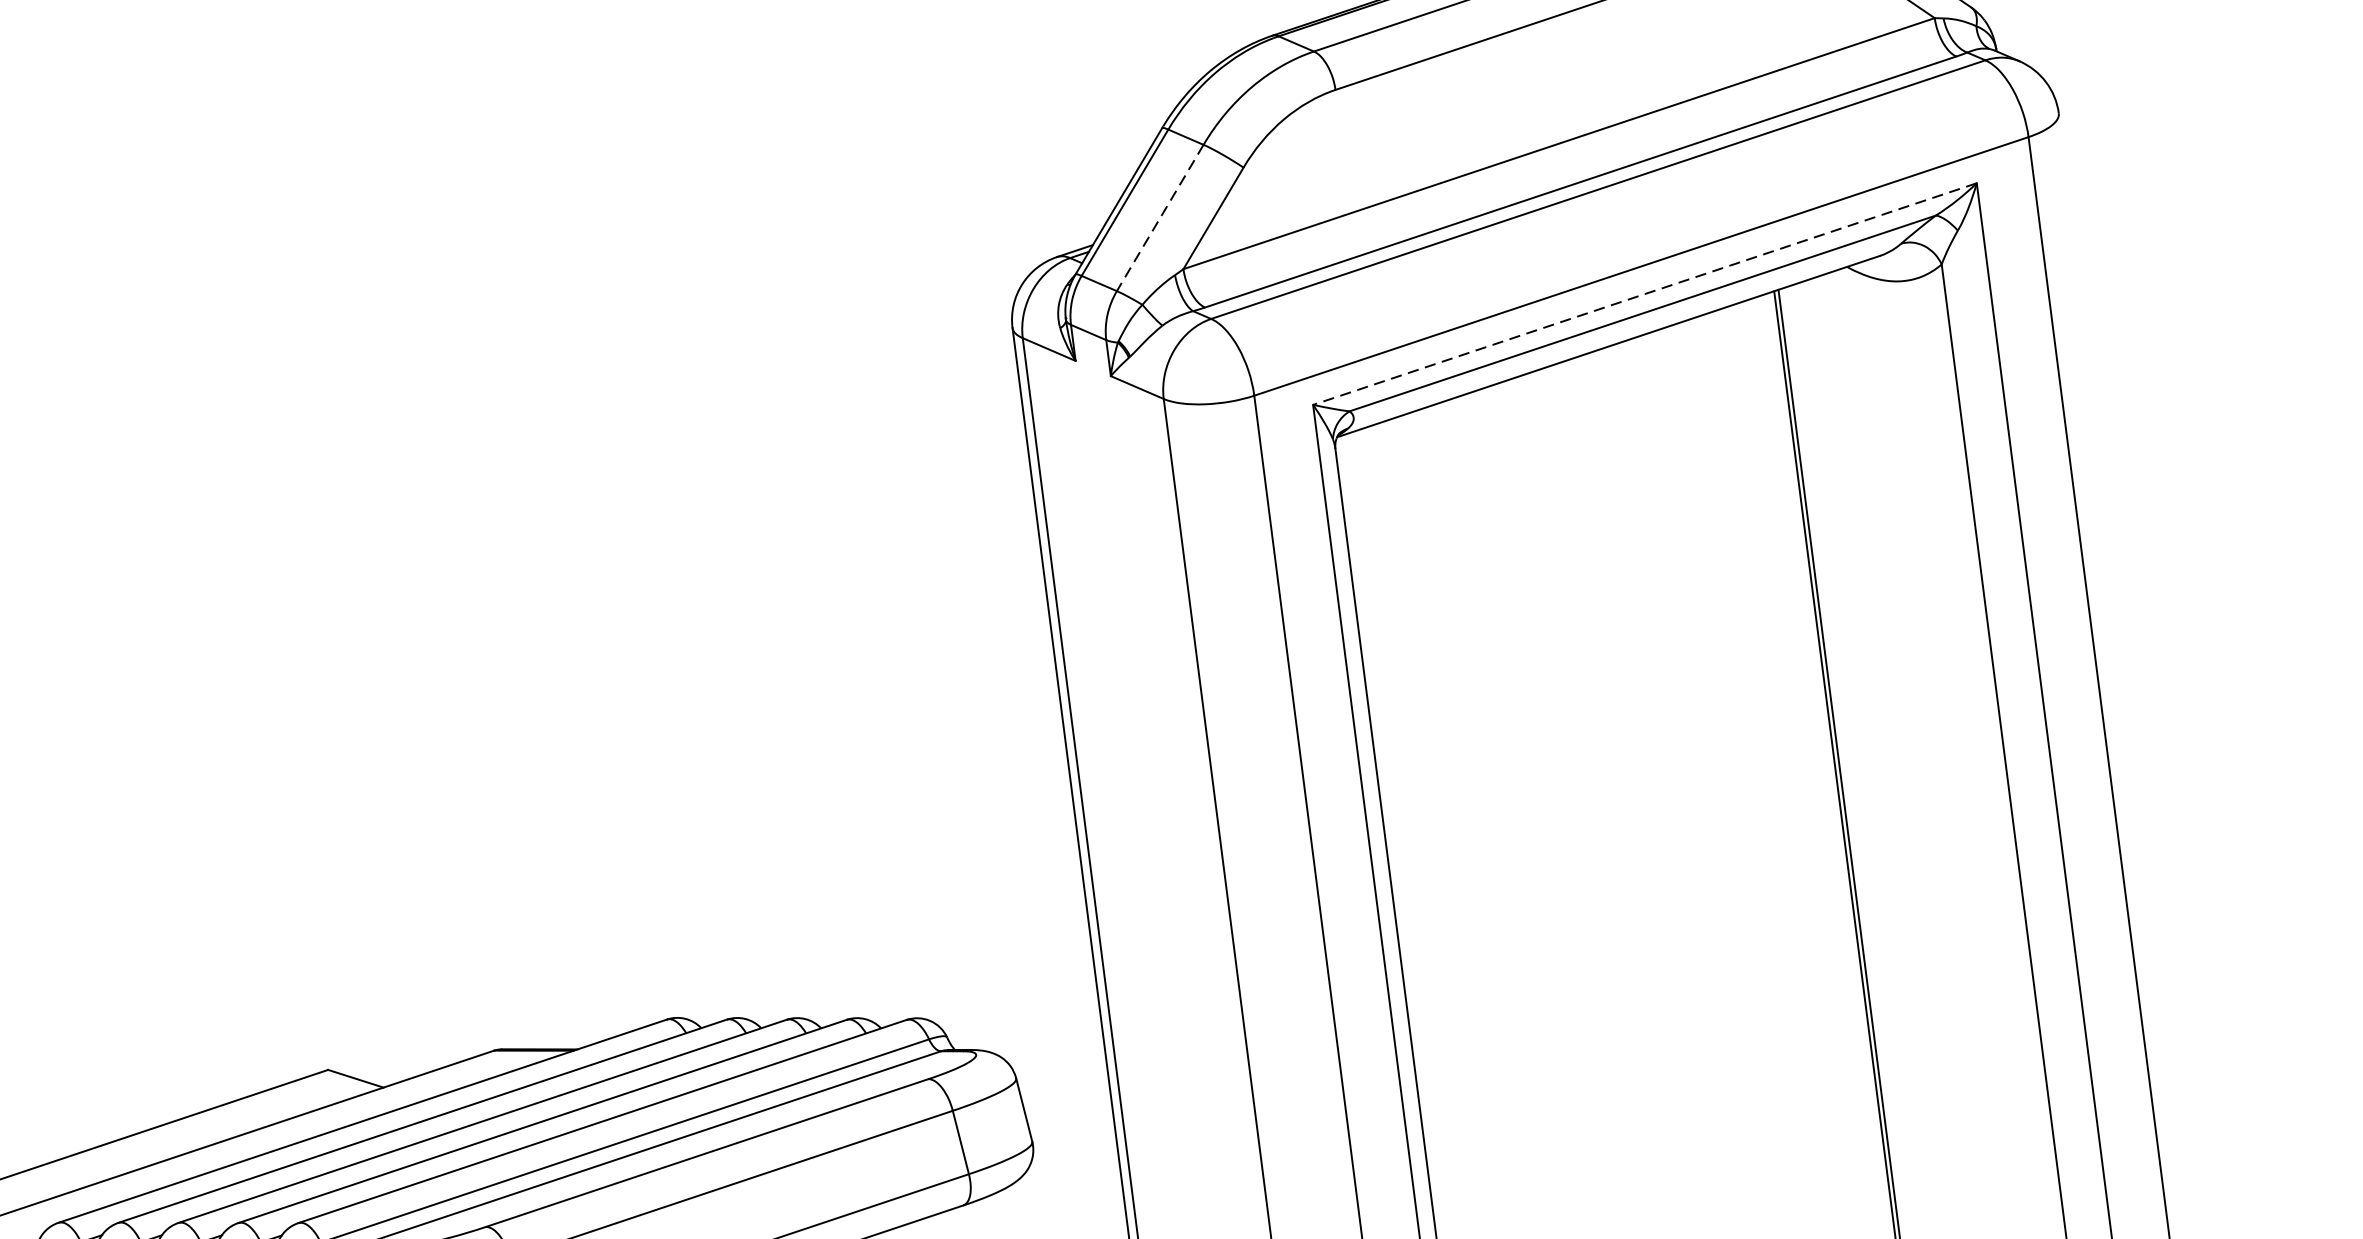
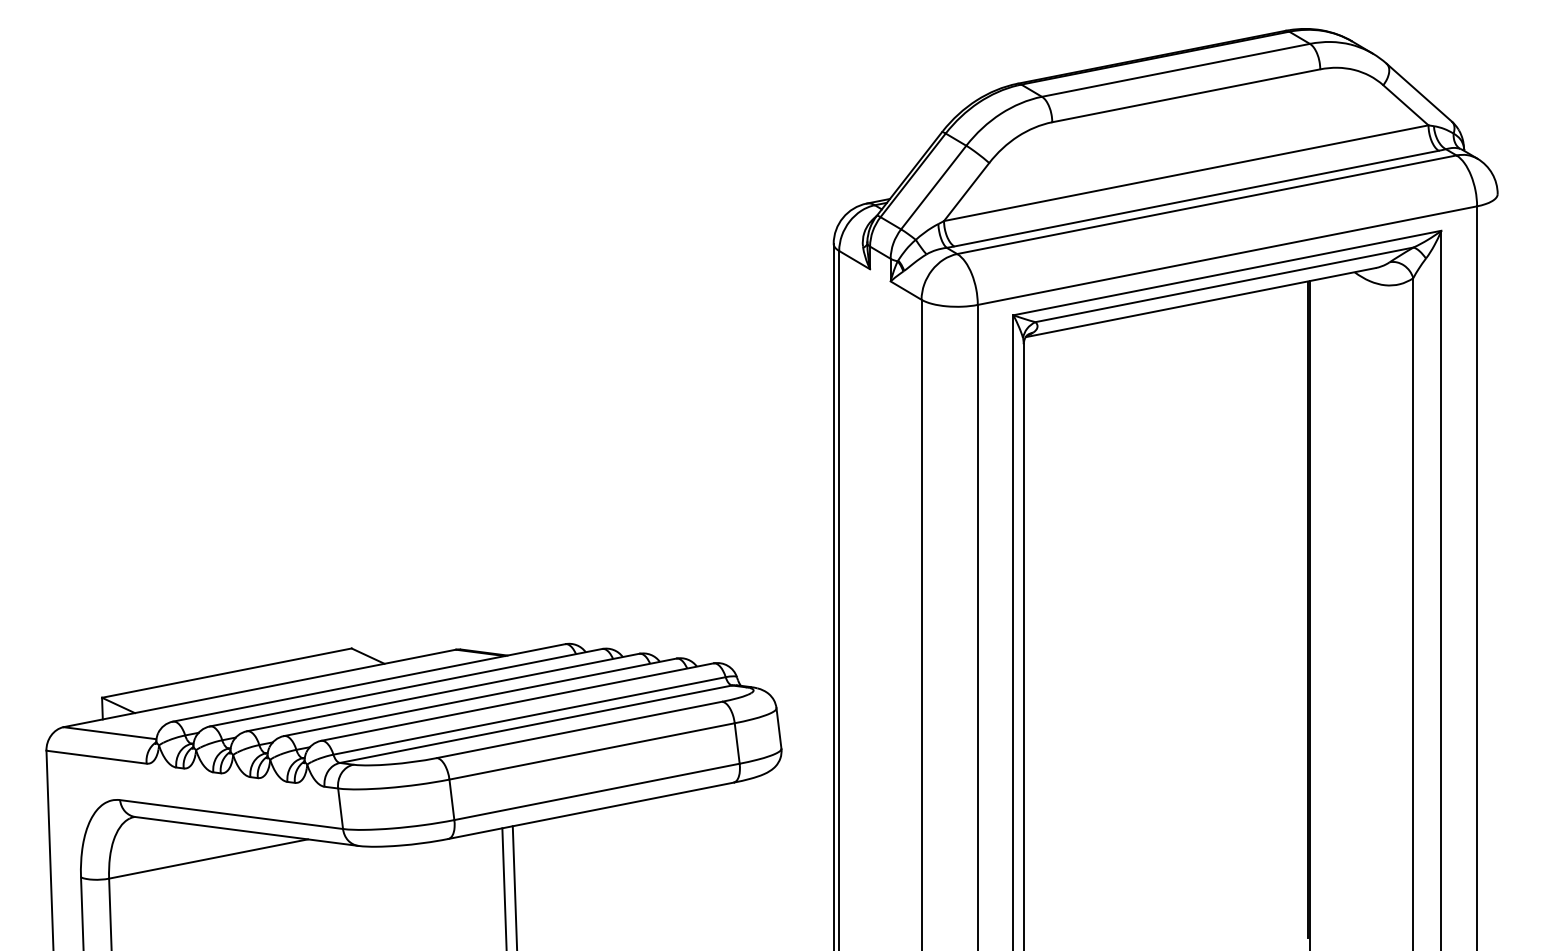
line: (1159, 217) -> (933, 187), dashed -> solid
line: (1643, 295) -> (1226, 273), dashed -> solid

